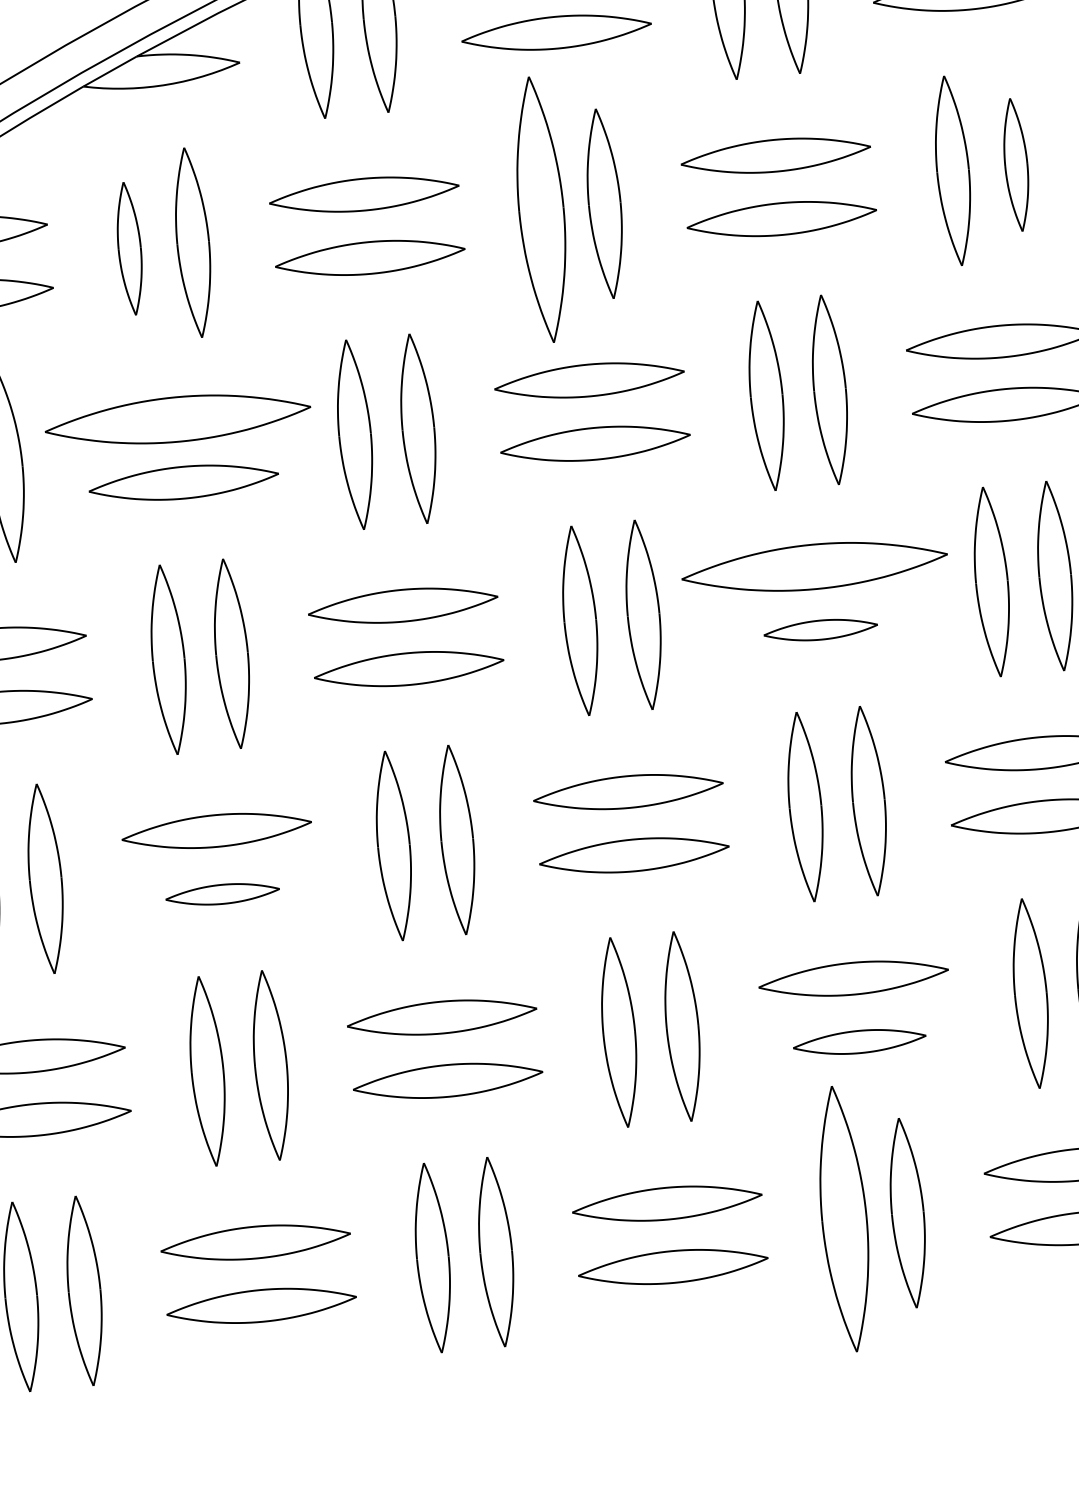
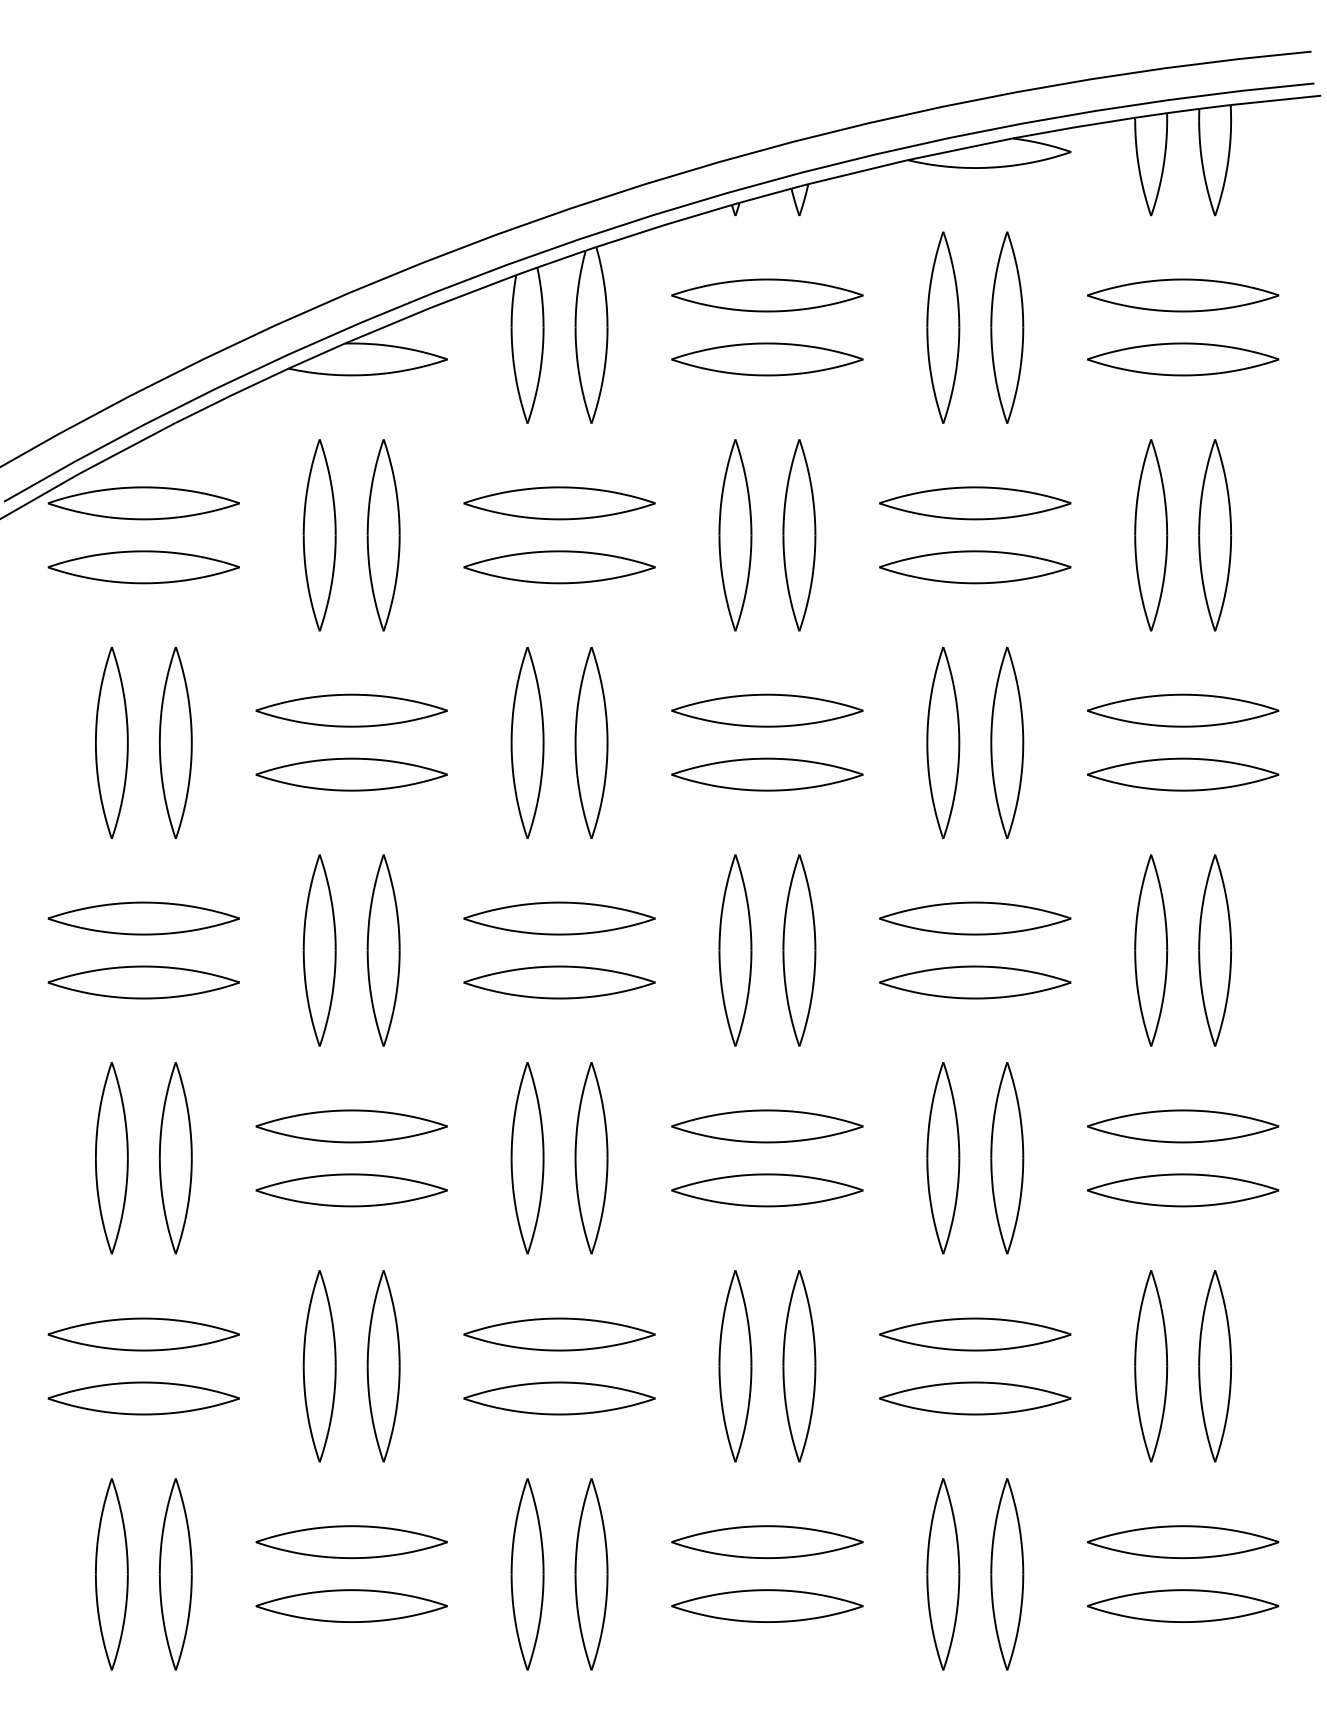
part: (1015, 165) -> (1214, 535), size x1.43
part: (541, 209) -> (735, 535), size x0.71
part: (129, 248) -> (319, 535), size x1.43
part: (177, 419) -> (351, 710), size x0.71
part: (814, 566) -> (975, 918), size x0.71
part: (820, 630) -> (975, 982), size x1.67
part: (222, 894) -> (351, 1190), size x1.67
part: (859, 1041) -> (975, 1398), size x1.43
part: (844, 1219) -> (943, 1574), size x0.71

